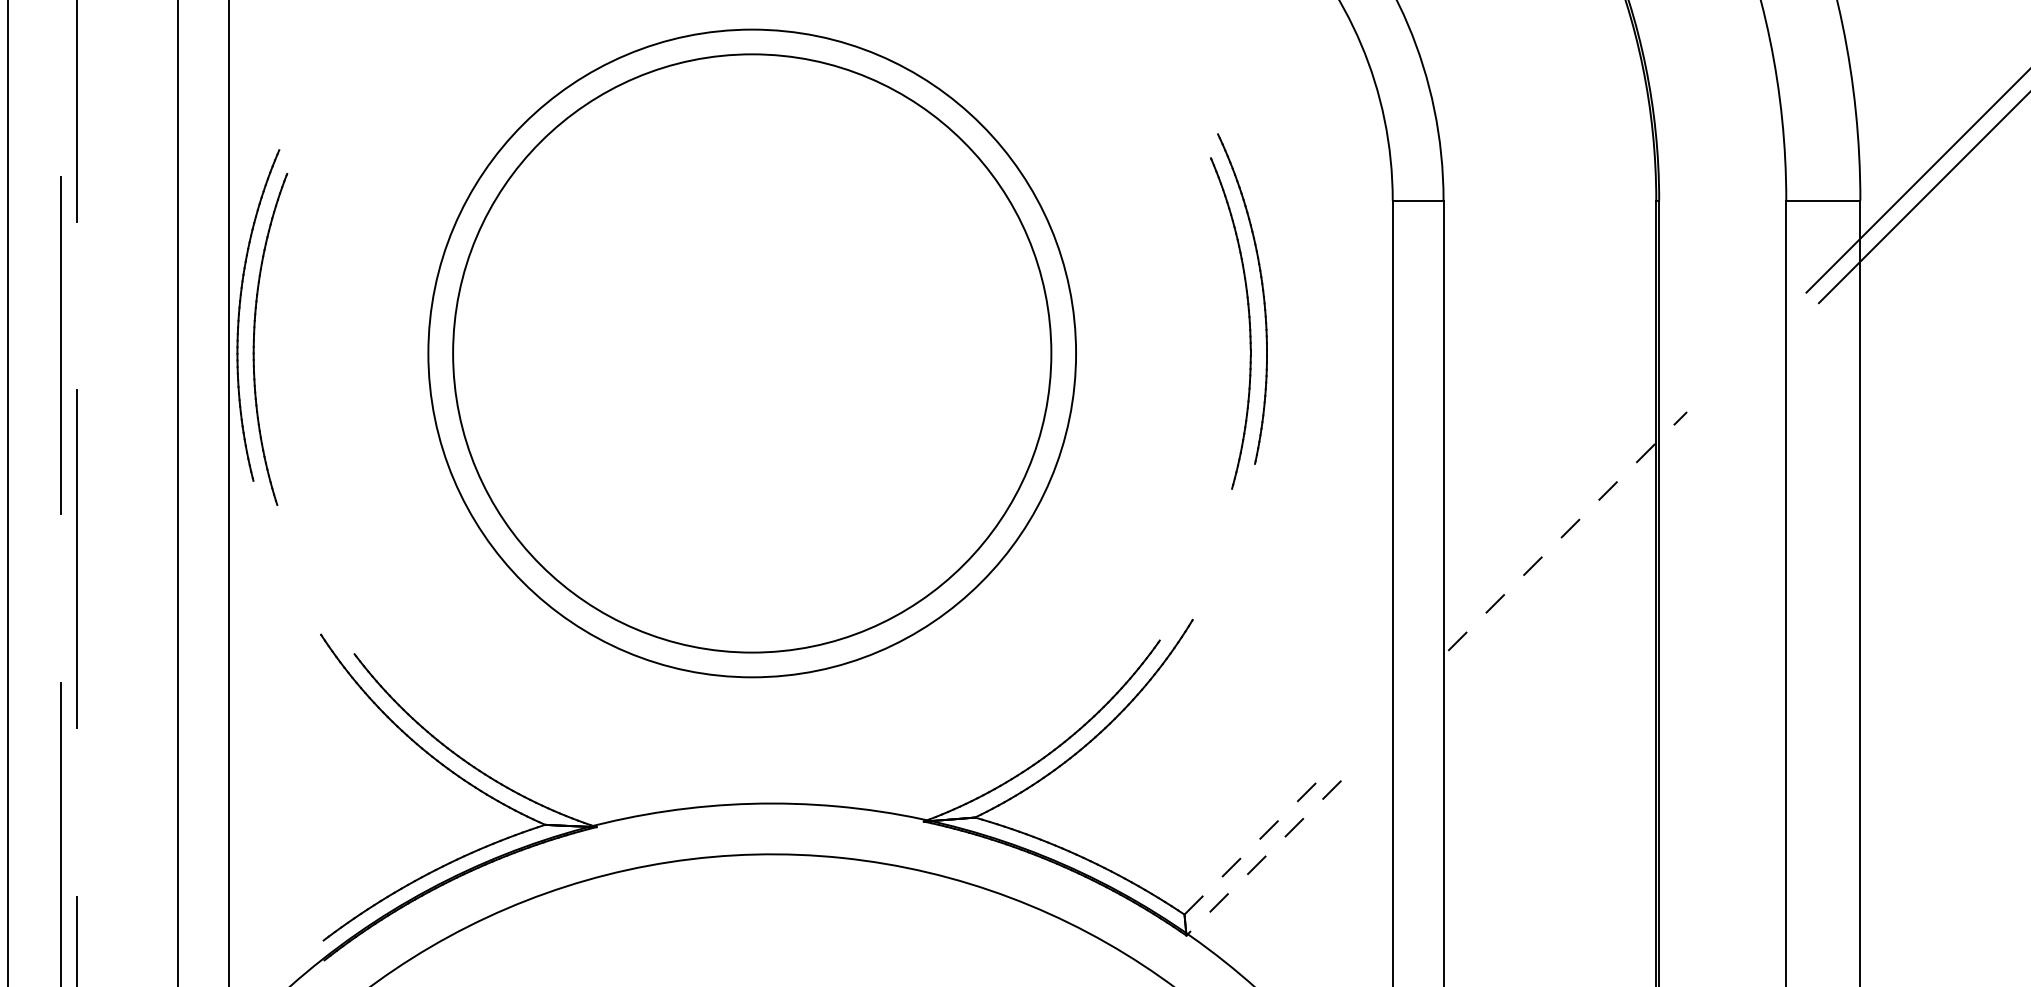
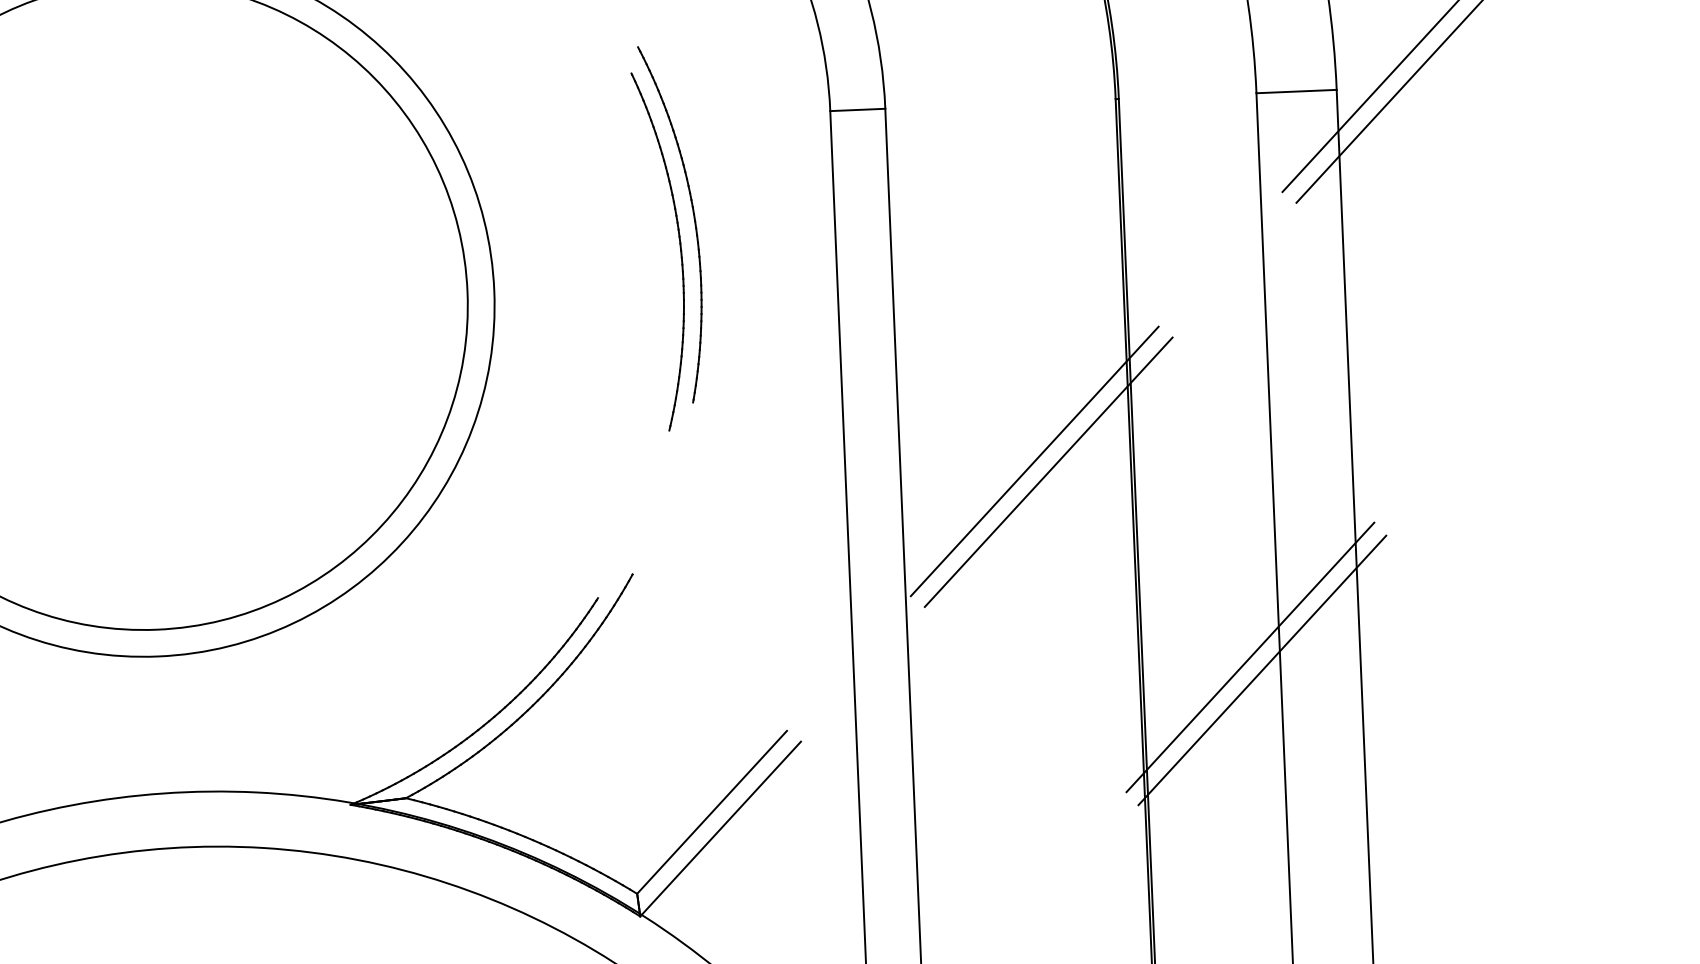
line: (1567, 531) -> (1034, 461), dashed -> solid
line: (1579, 541) -> (1048, 471), added
line: (1758, 720) -> (1249, 657), added
line: (1769, 732) -> (1262, 670), added
line: (1257, 842) -> (712, 812), dashed -> solid
line: (1263, 858) -> (720, 829), dashed -> solid

